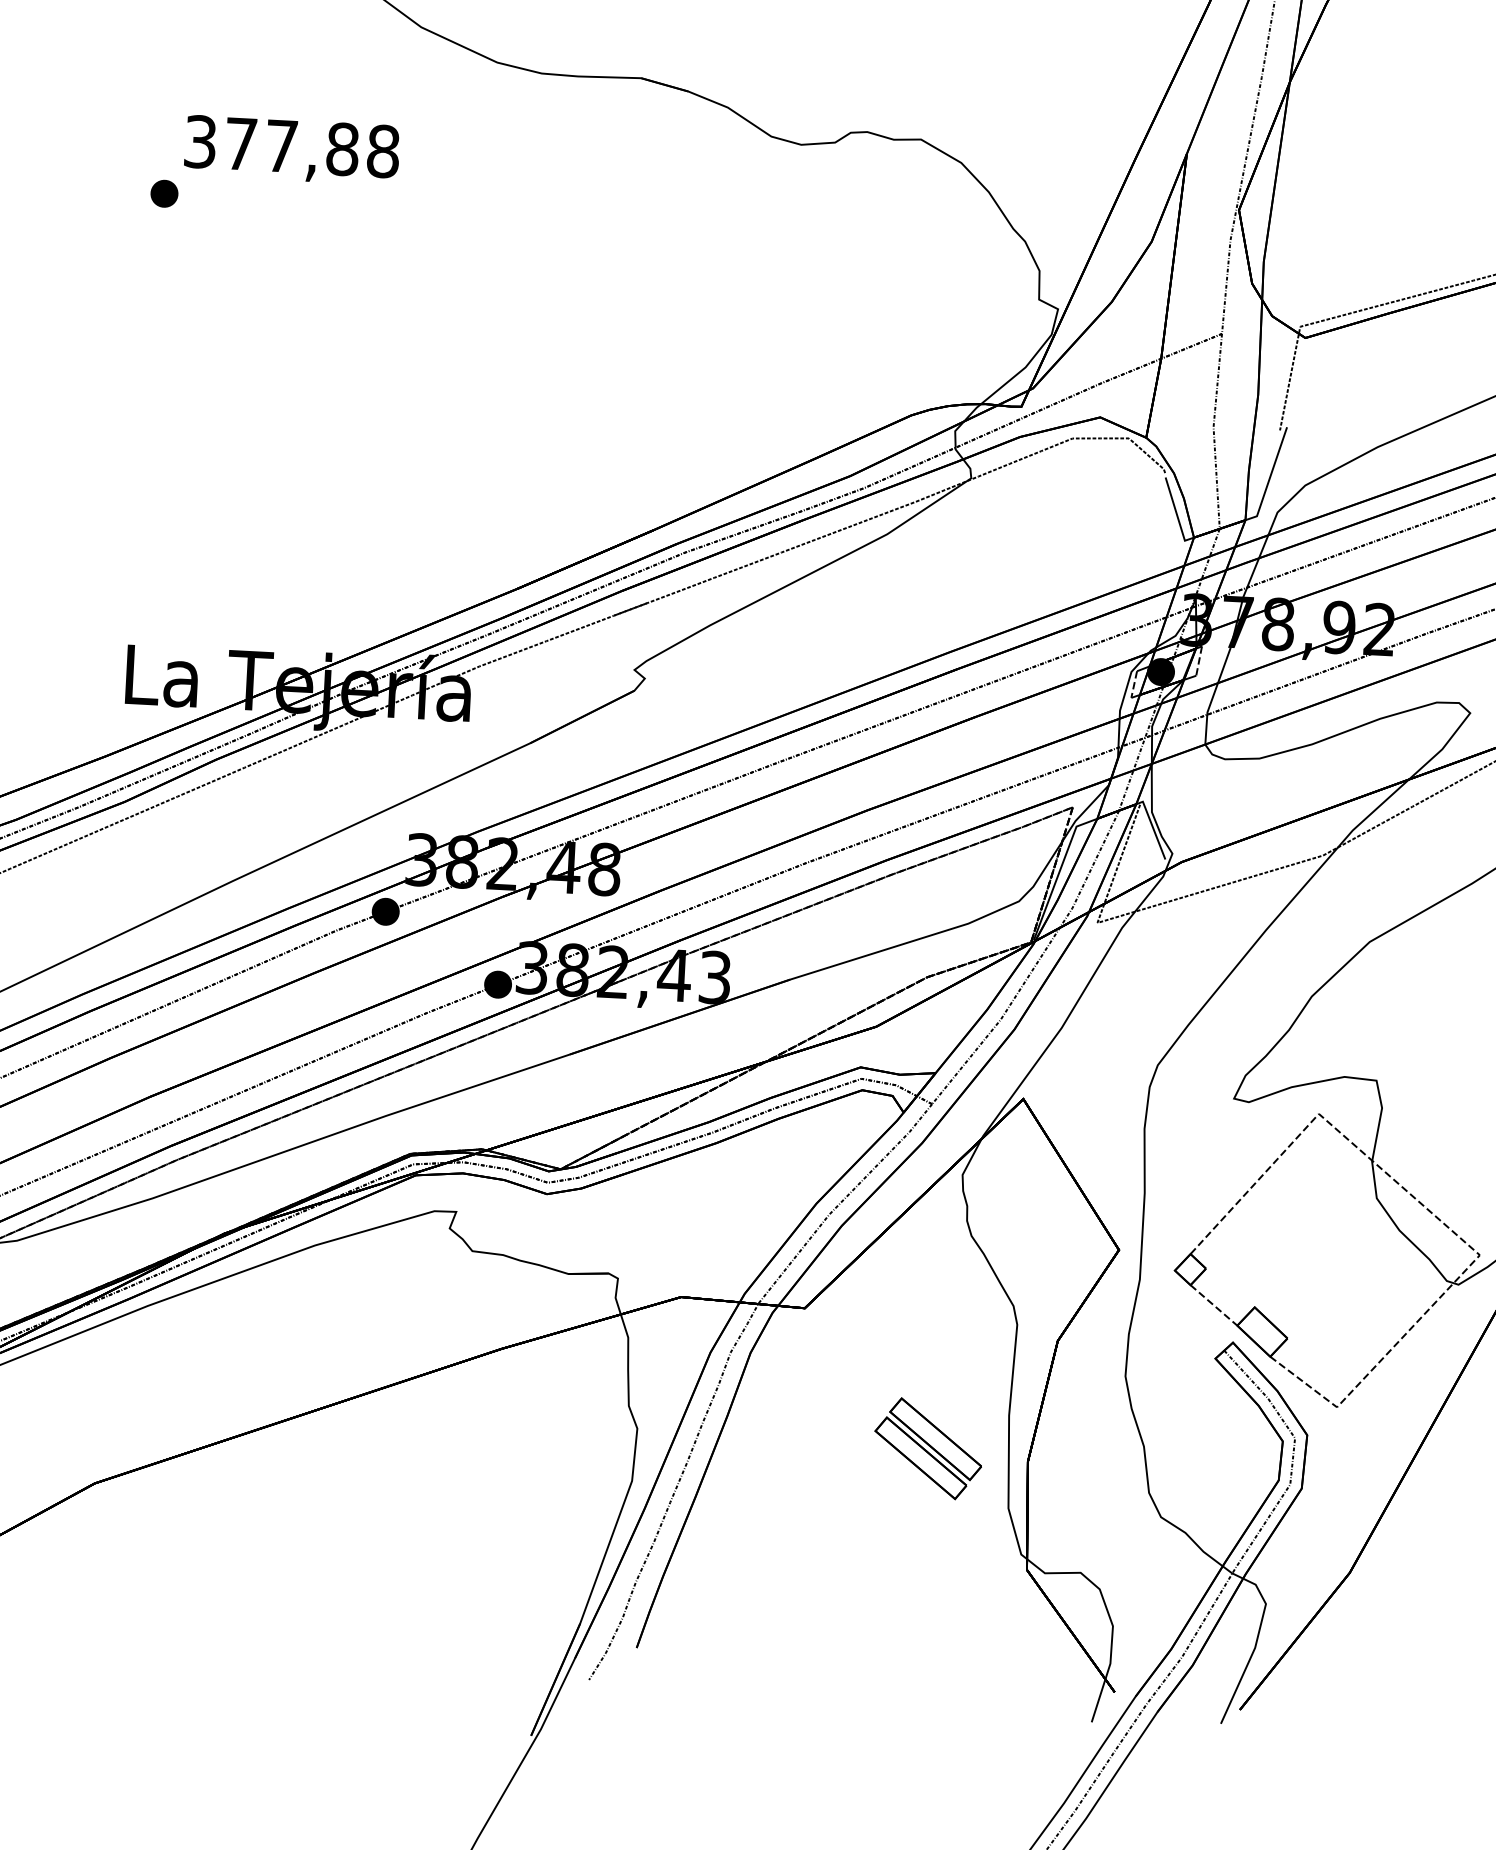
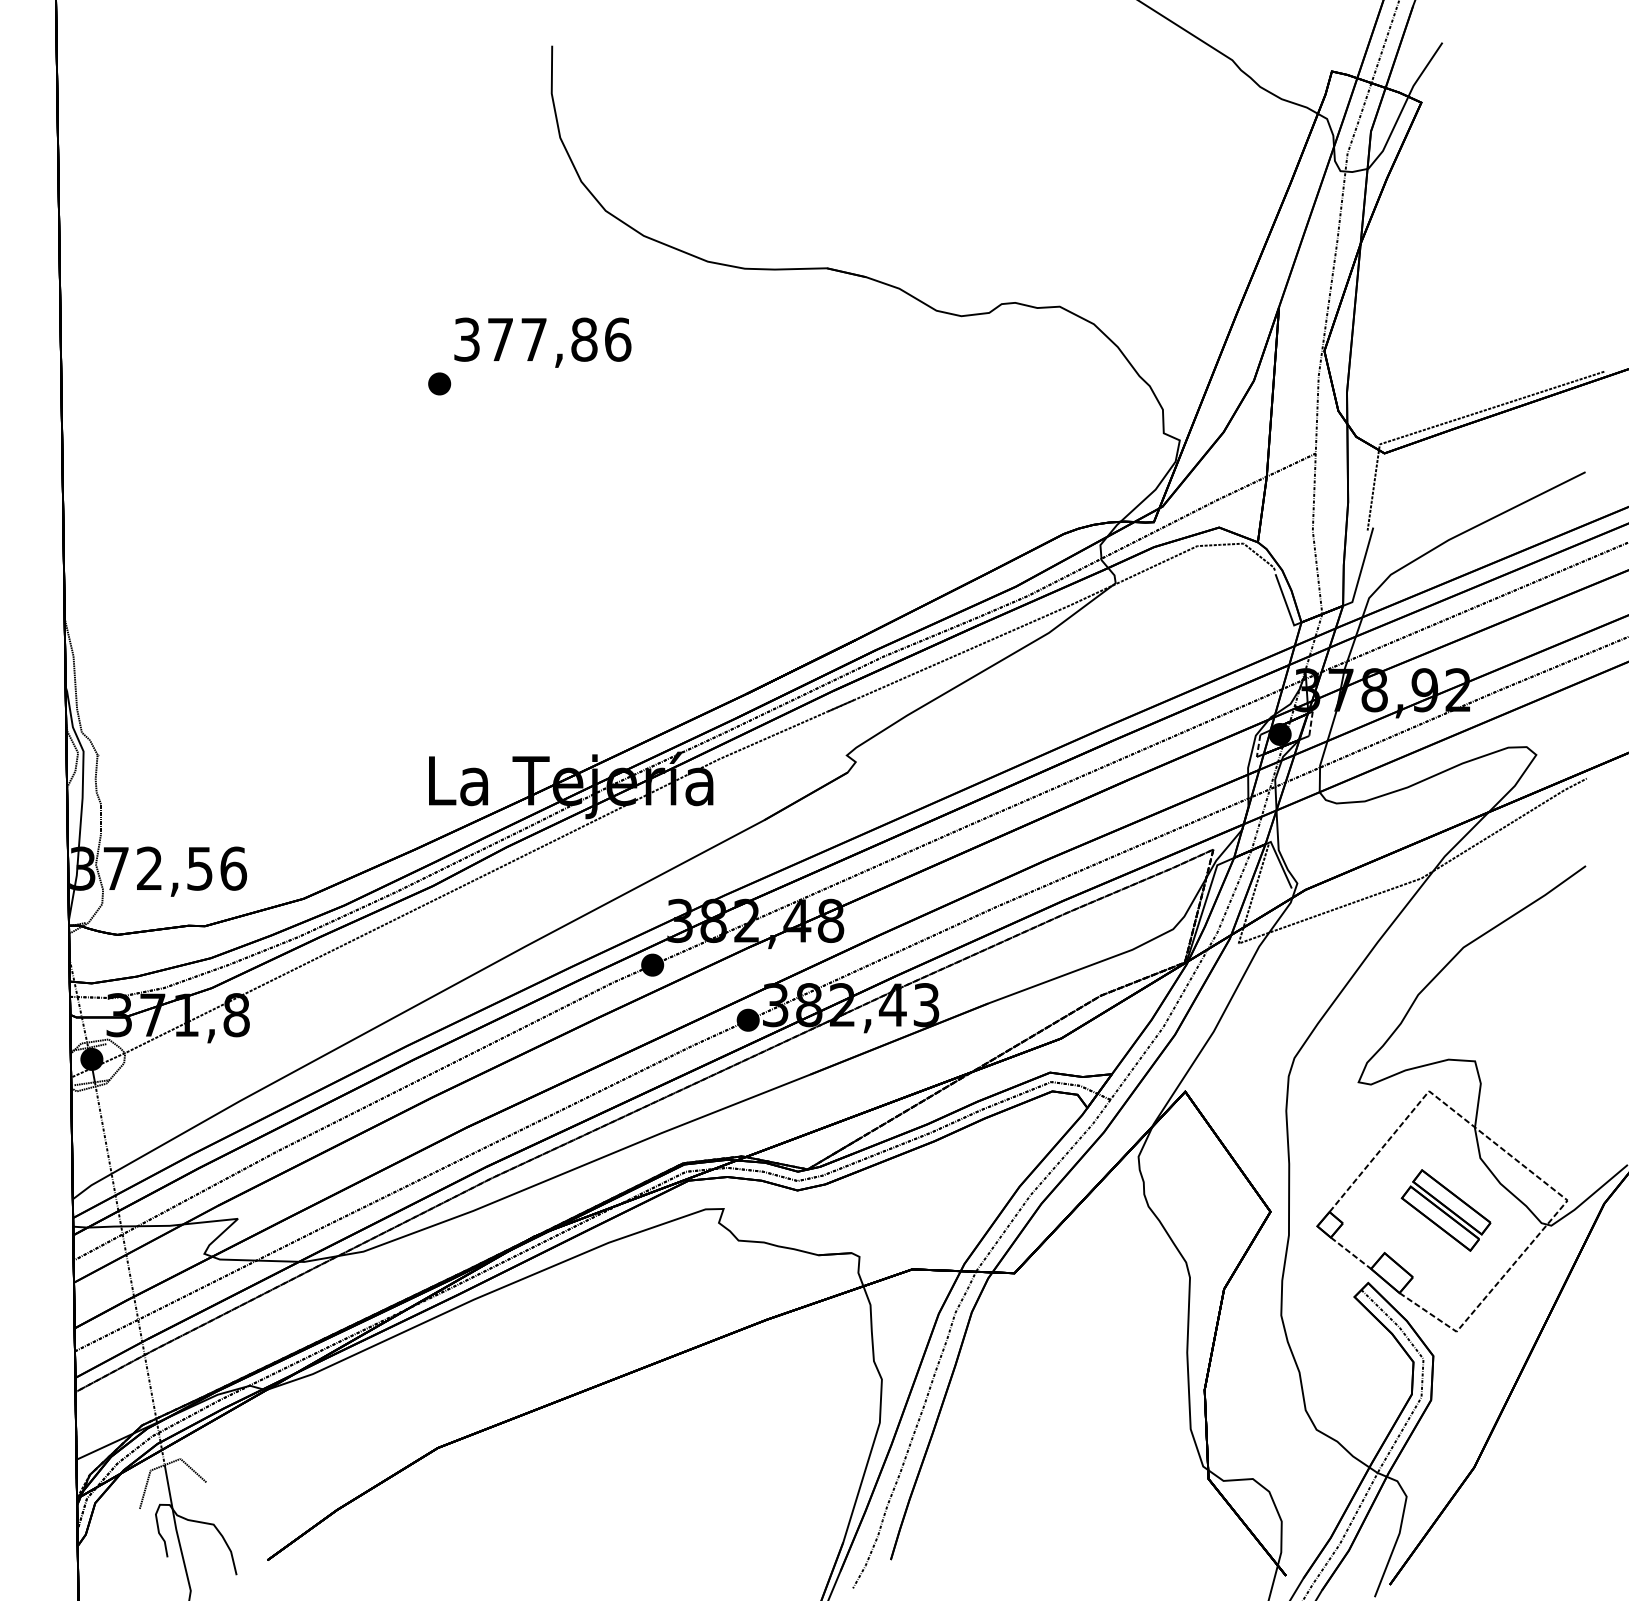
text: (382, 151) -> (617, 339), 377,88 -> 377,86
part: (927, 1448) -> (1445, 1210), moved

